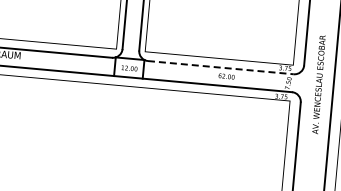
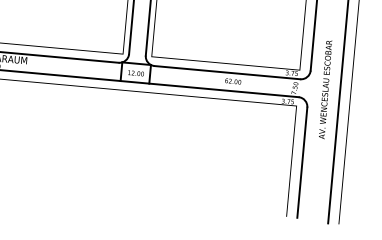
line: (220, 67) -> (227, 72), dashed -> solid

